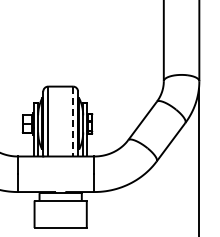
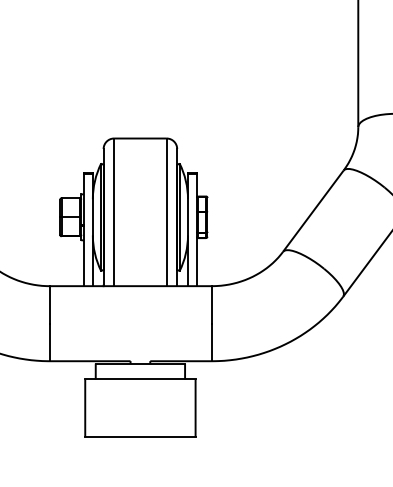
line: (73, 121) -> (167, 212), dashed -> solid

